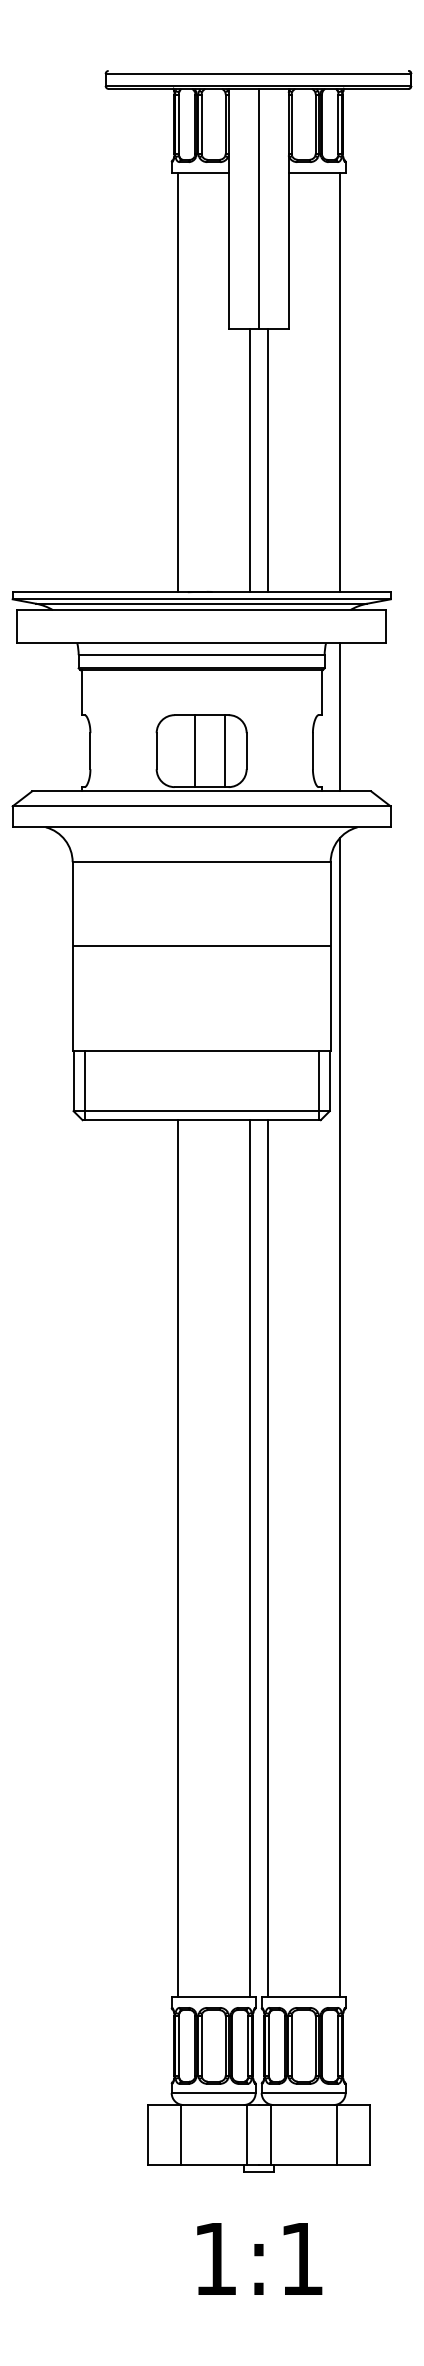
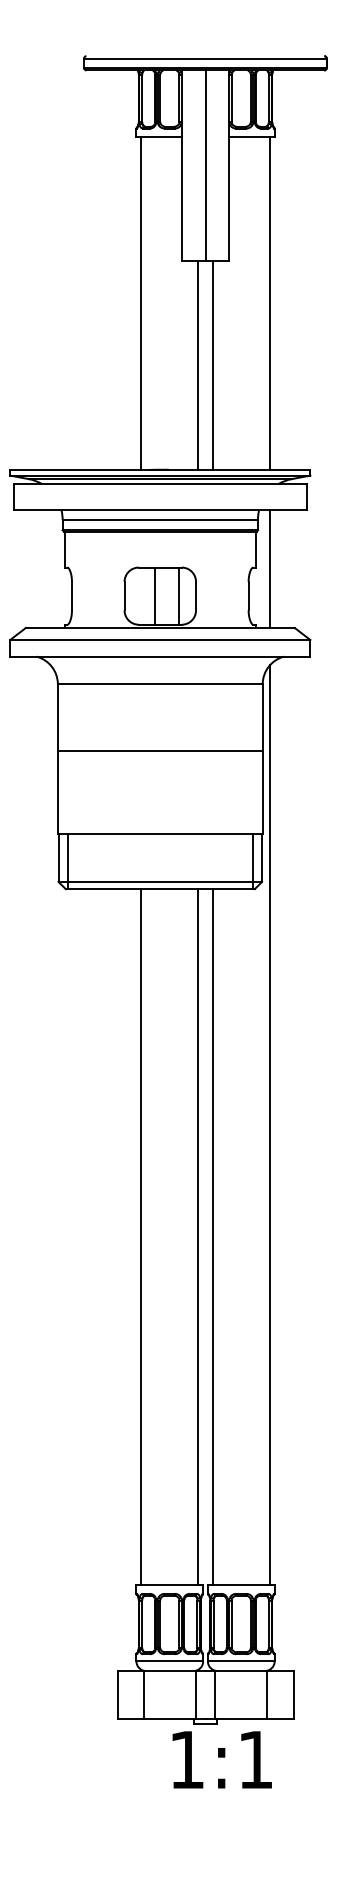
text: (259, 2258) -> (222, 1759), moved

